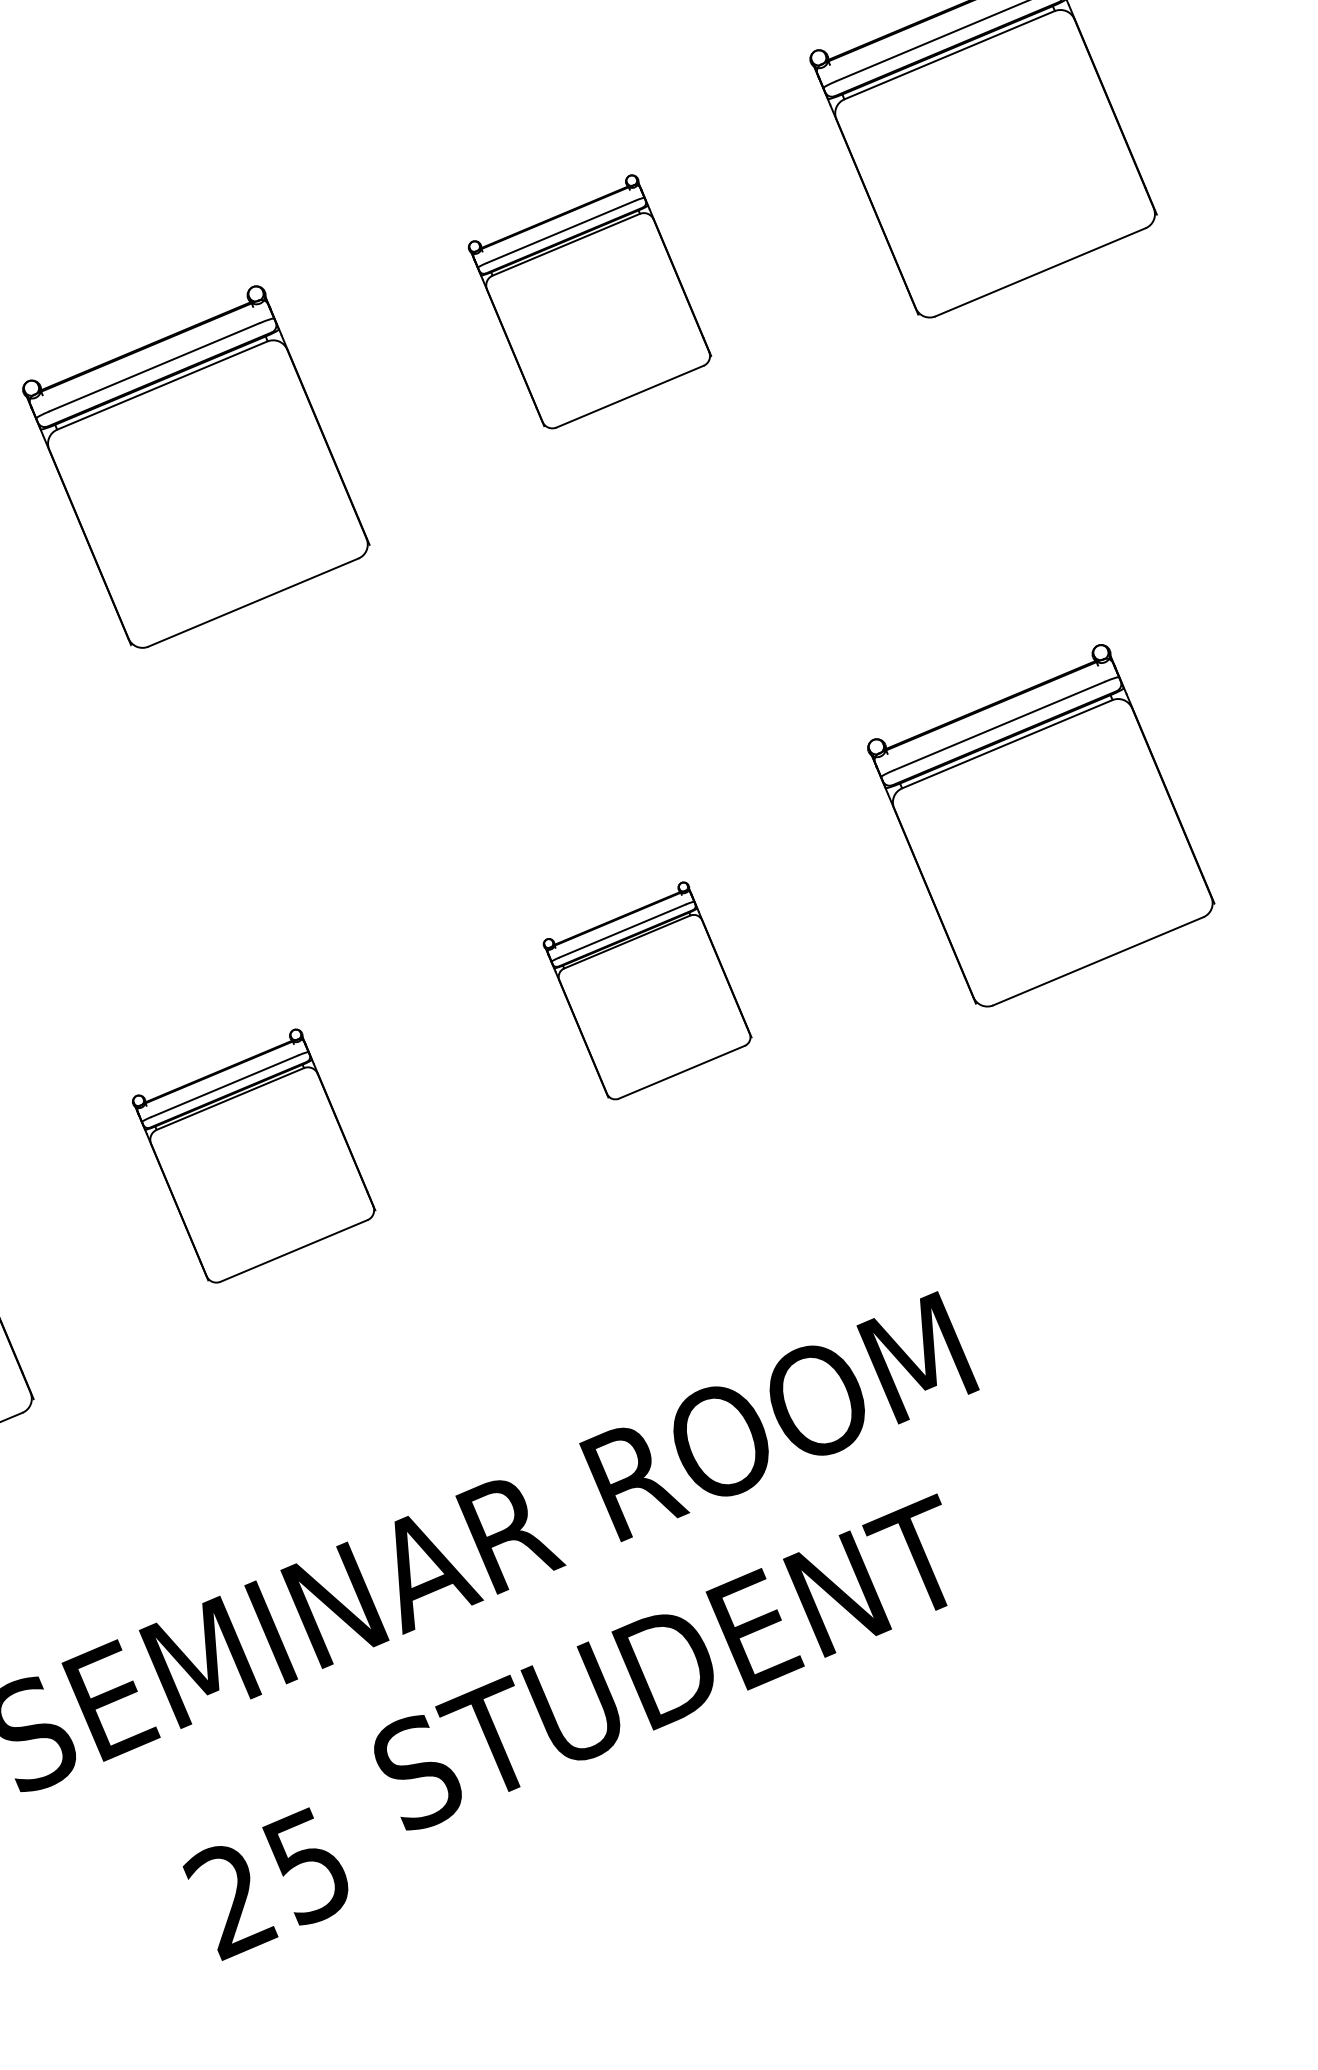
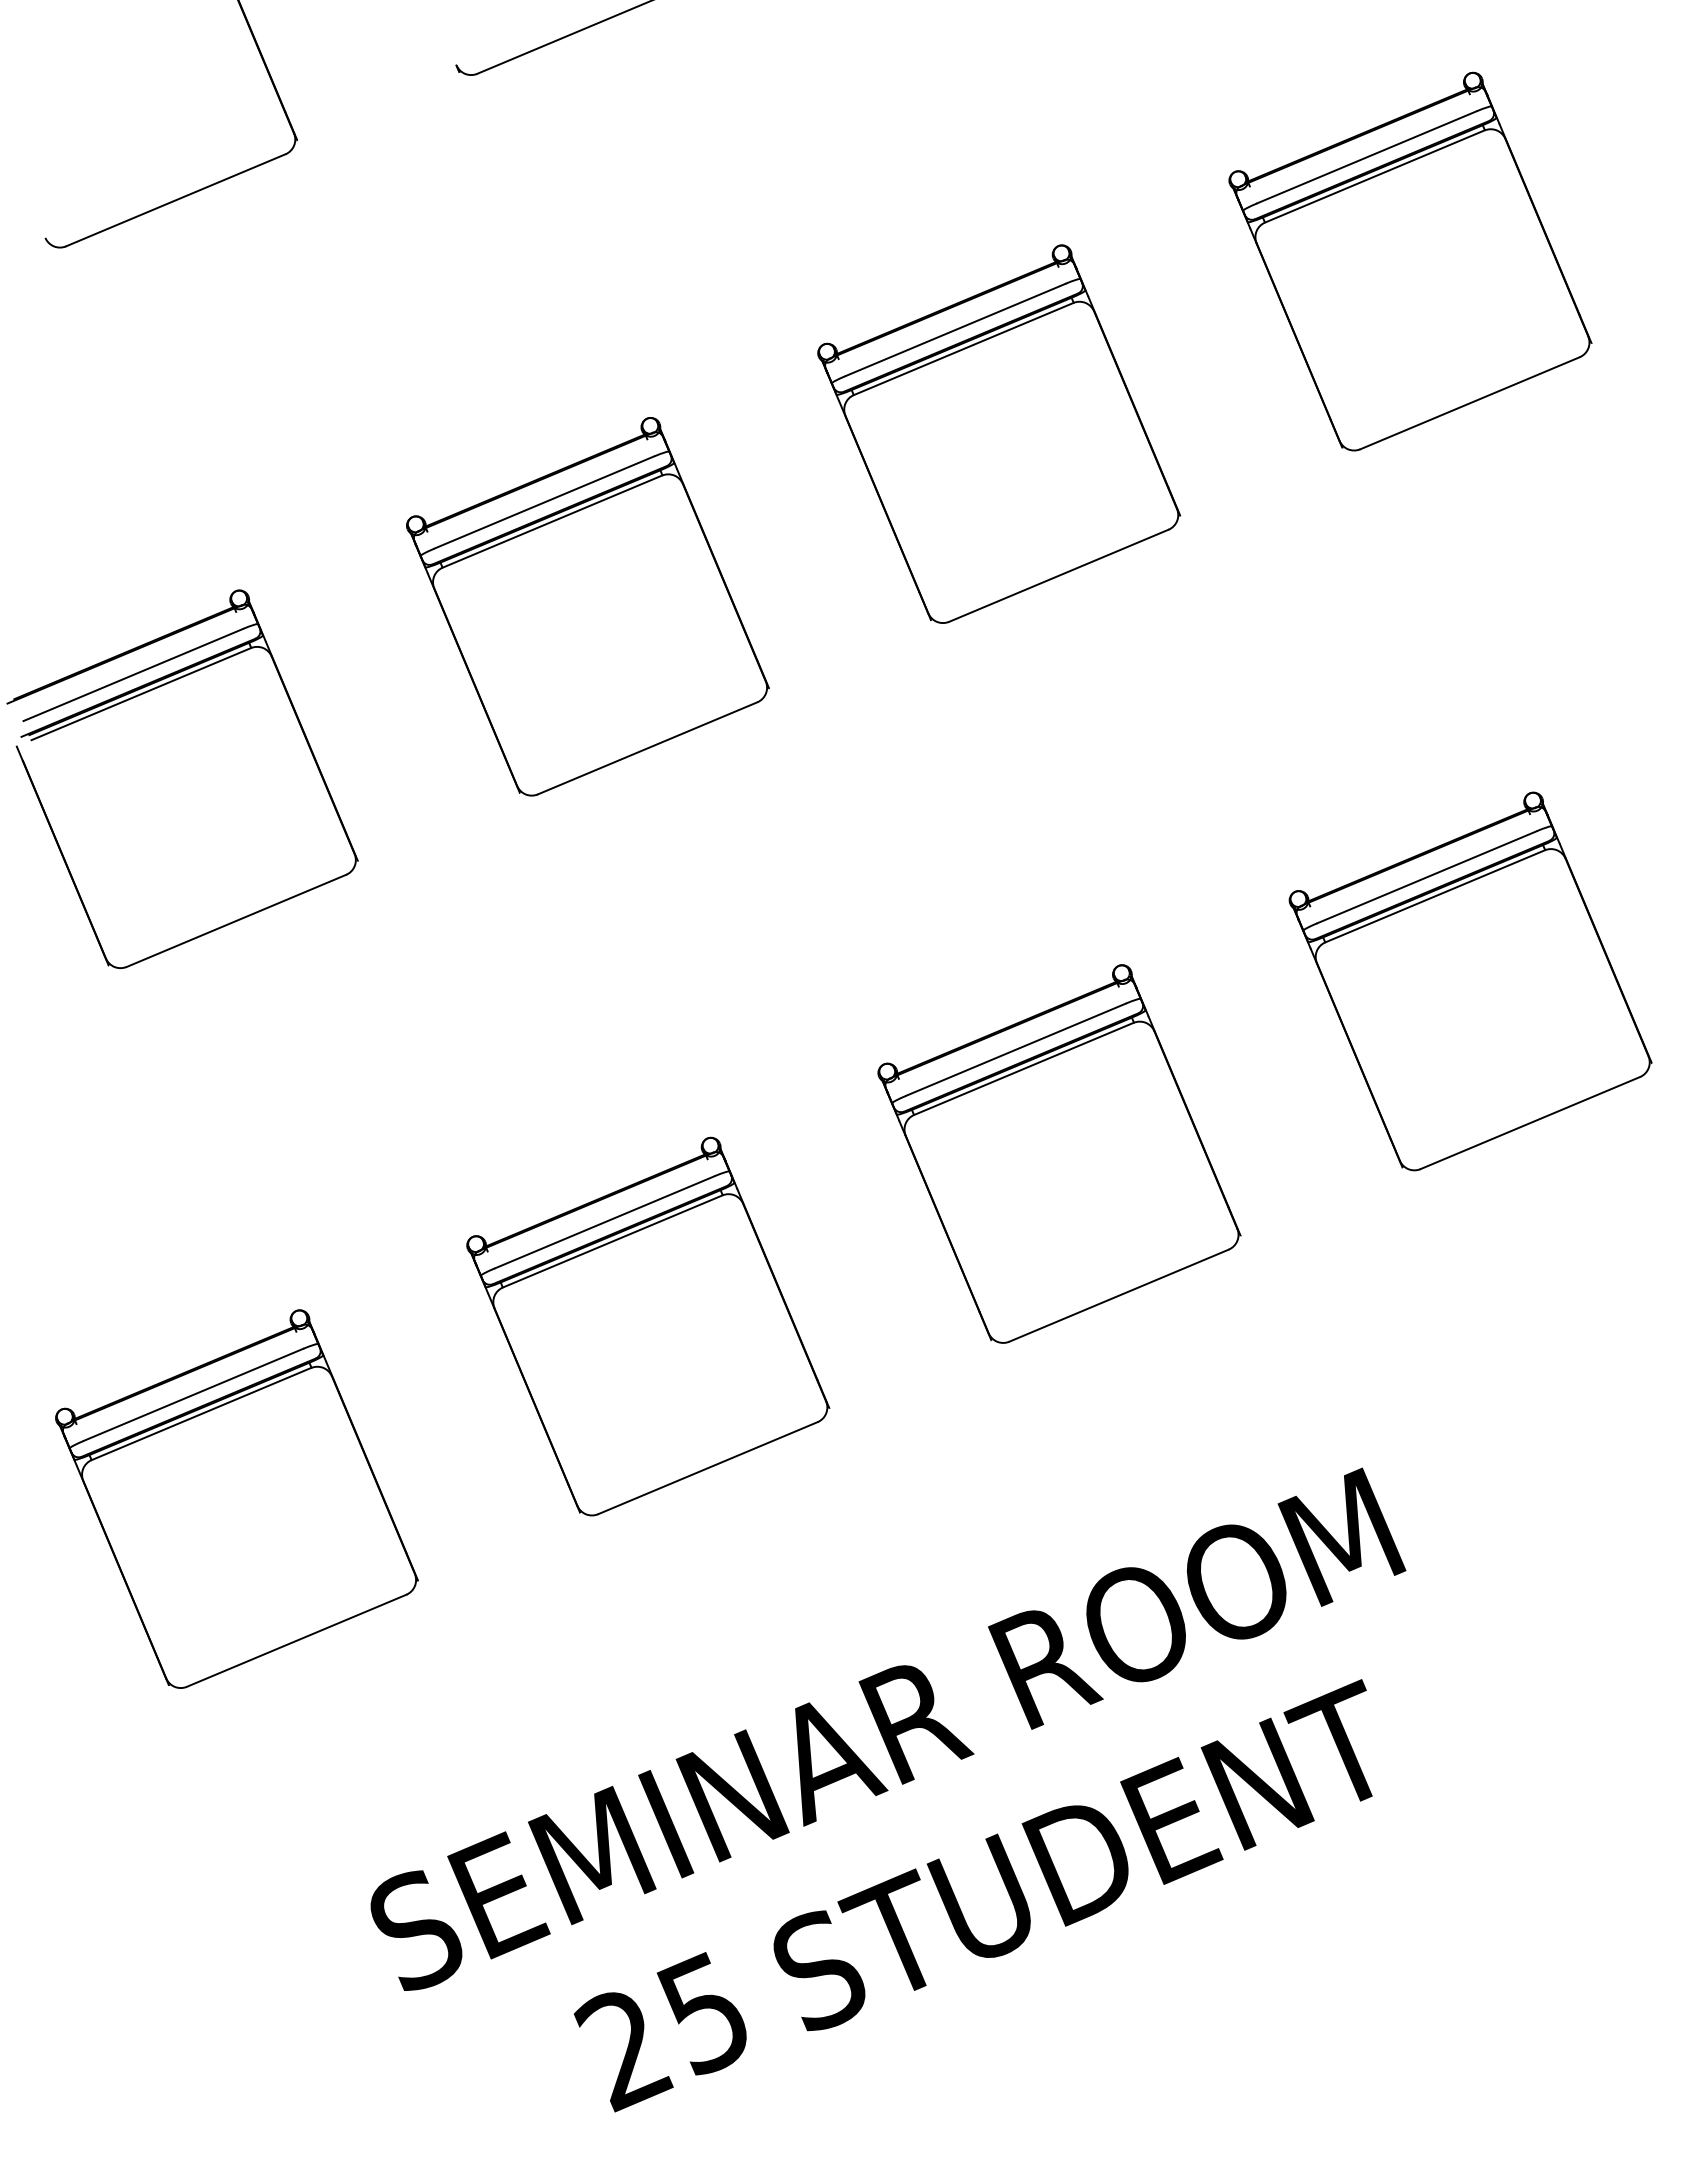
part: (590, 301) -> (999, 433), size x1.43
part: (647, 990) -> (1059, 1153), size x1.67
part: (254, 1156) -> (648, 1326), size x1.43
text: (265, 1884) -> (660, 2032), moved

